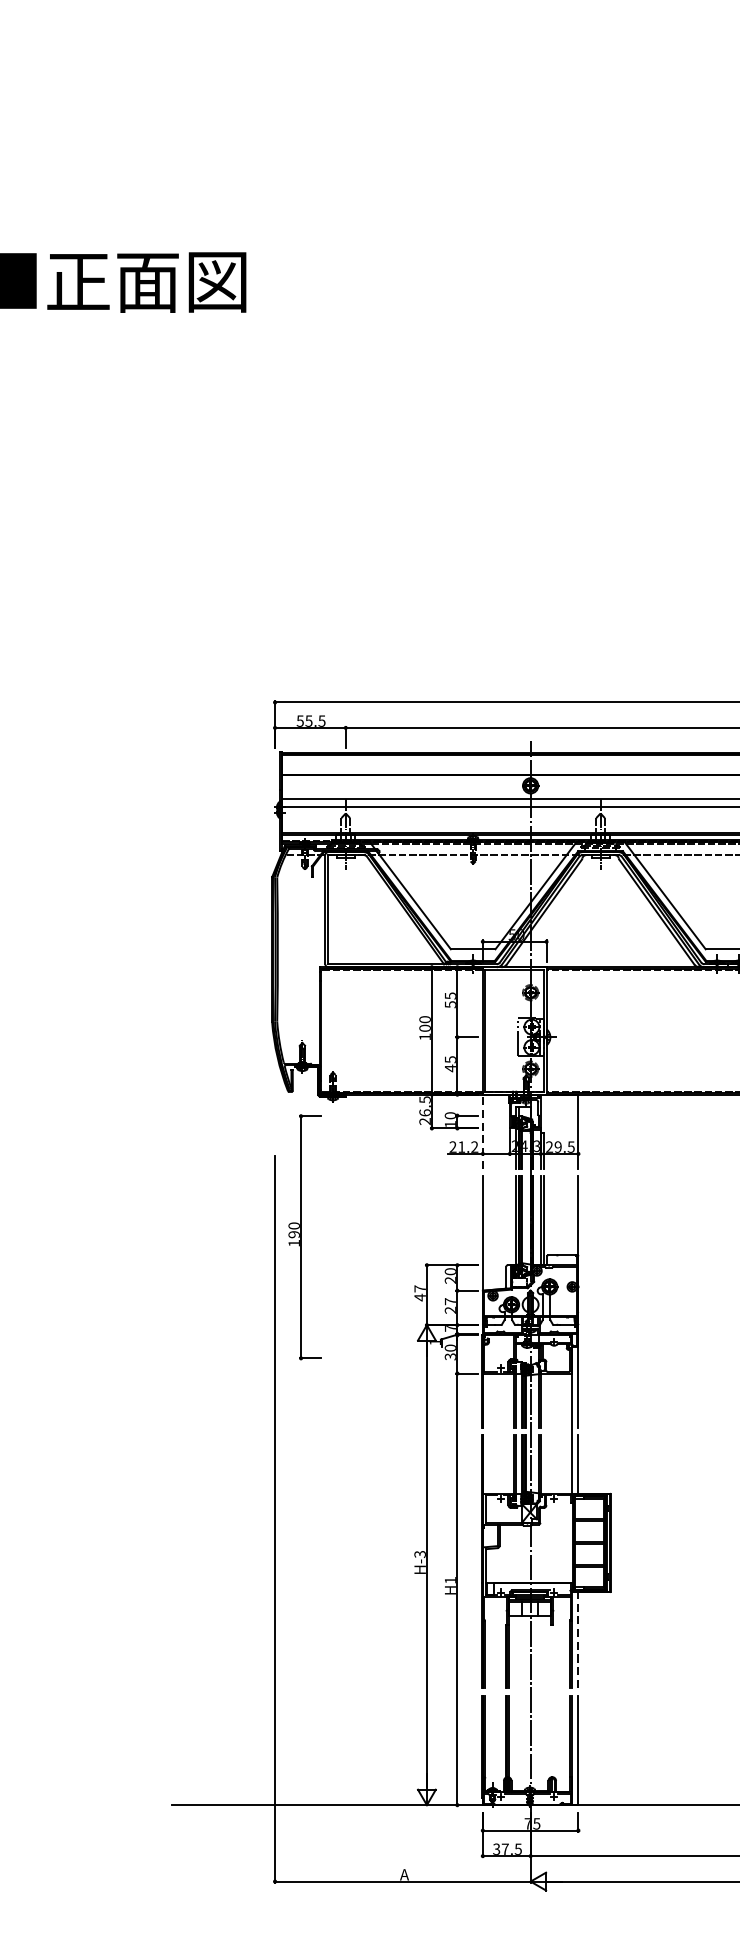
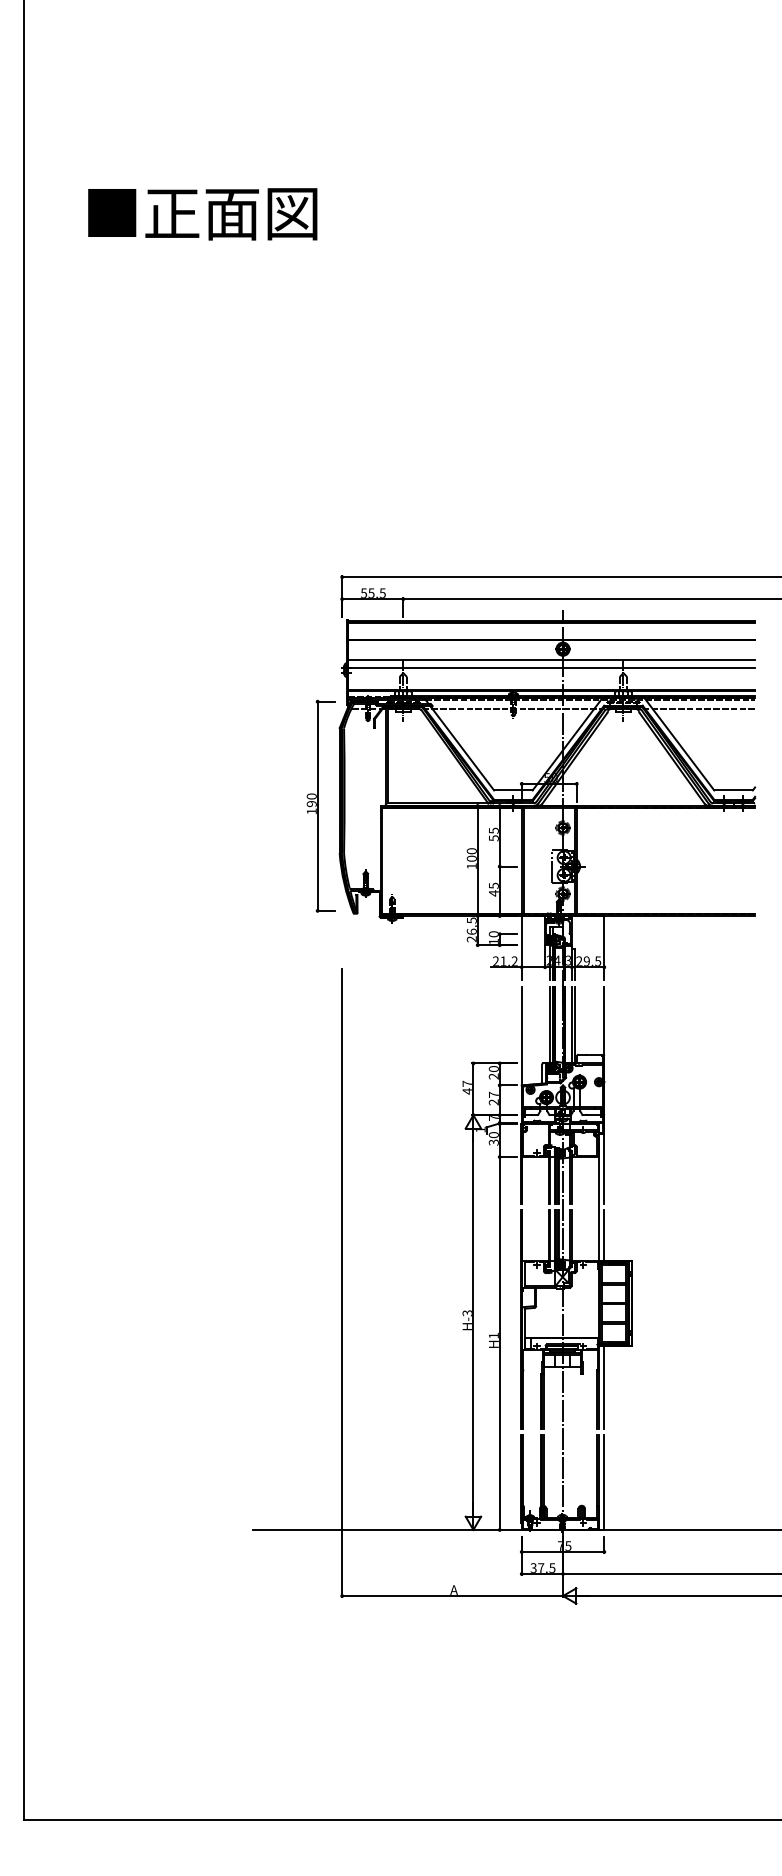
line: (482, 1131) -> (521, 947), dashed -> solid
part: (304, 1236) -> (320, 805), moved
line: (578, 1639) -> (604, 1386), dashed -> solid

